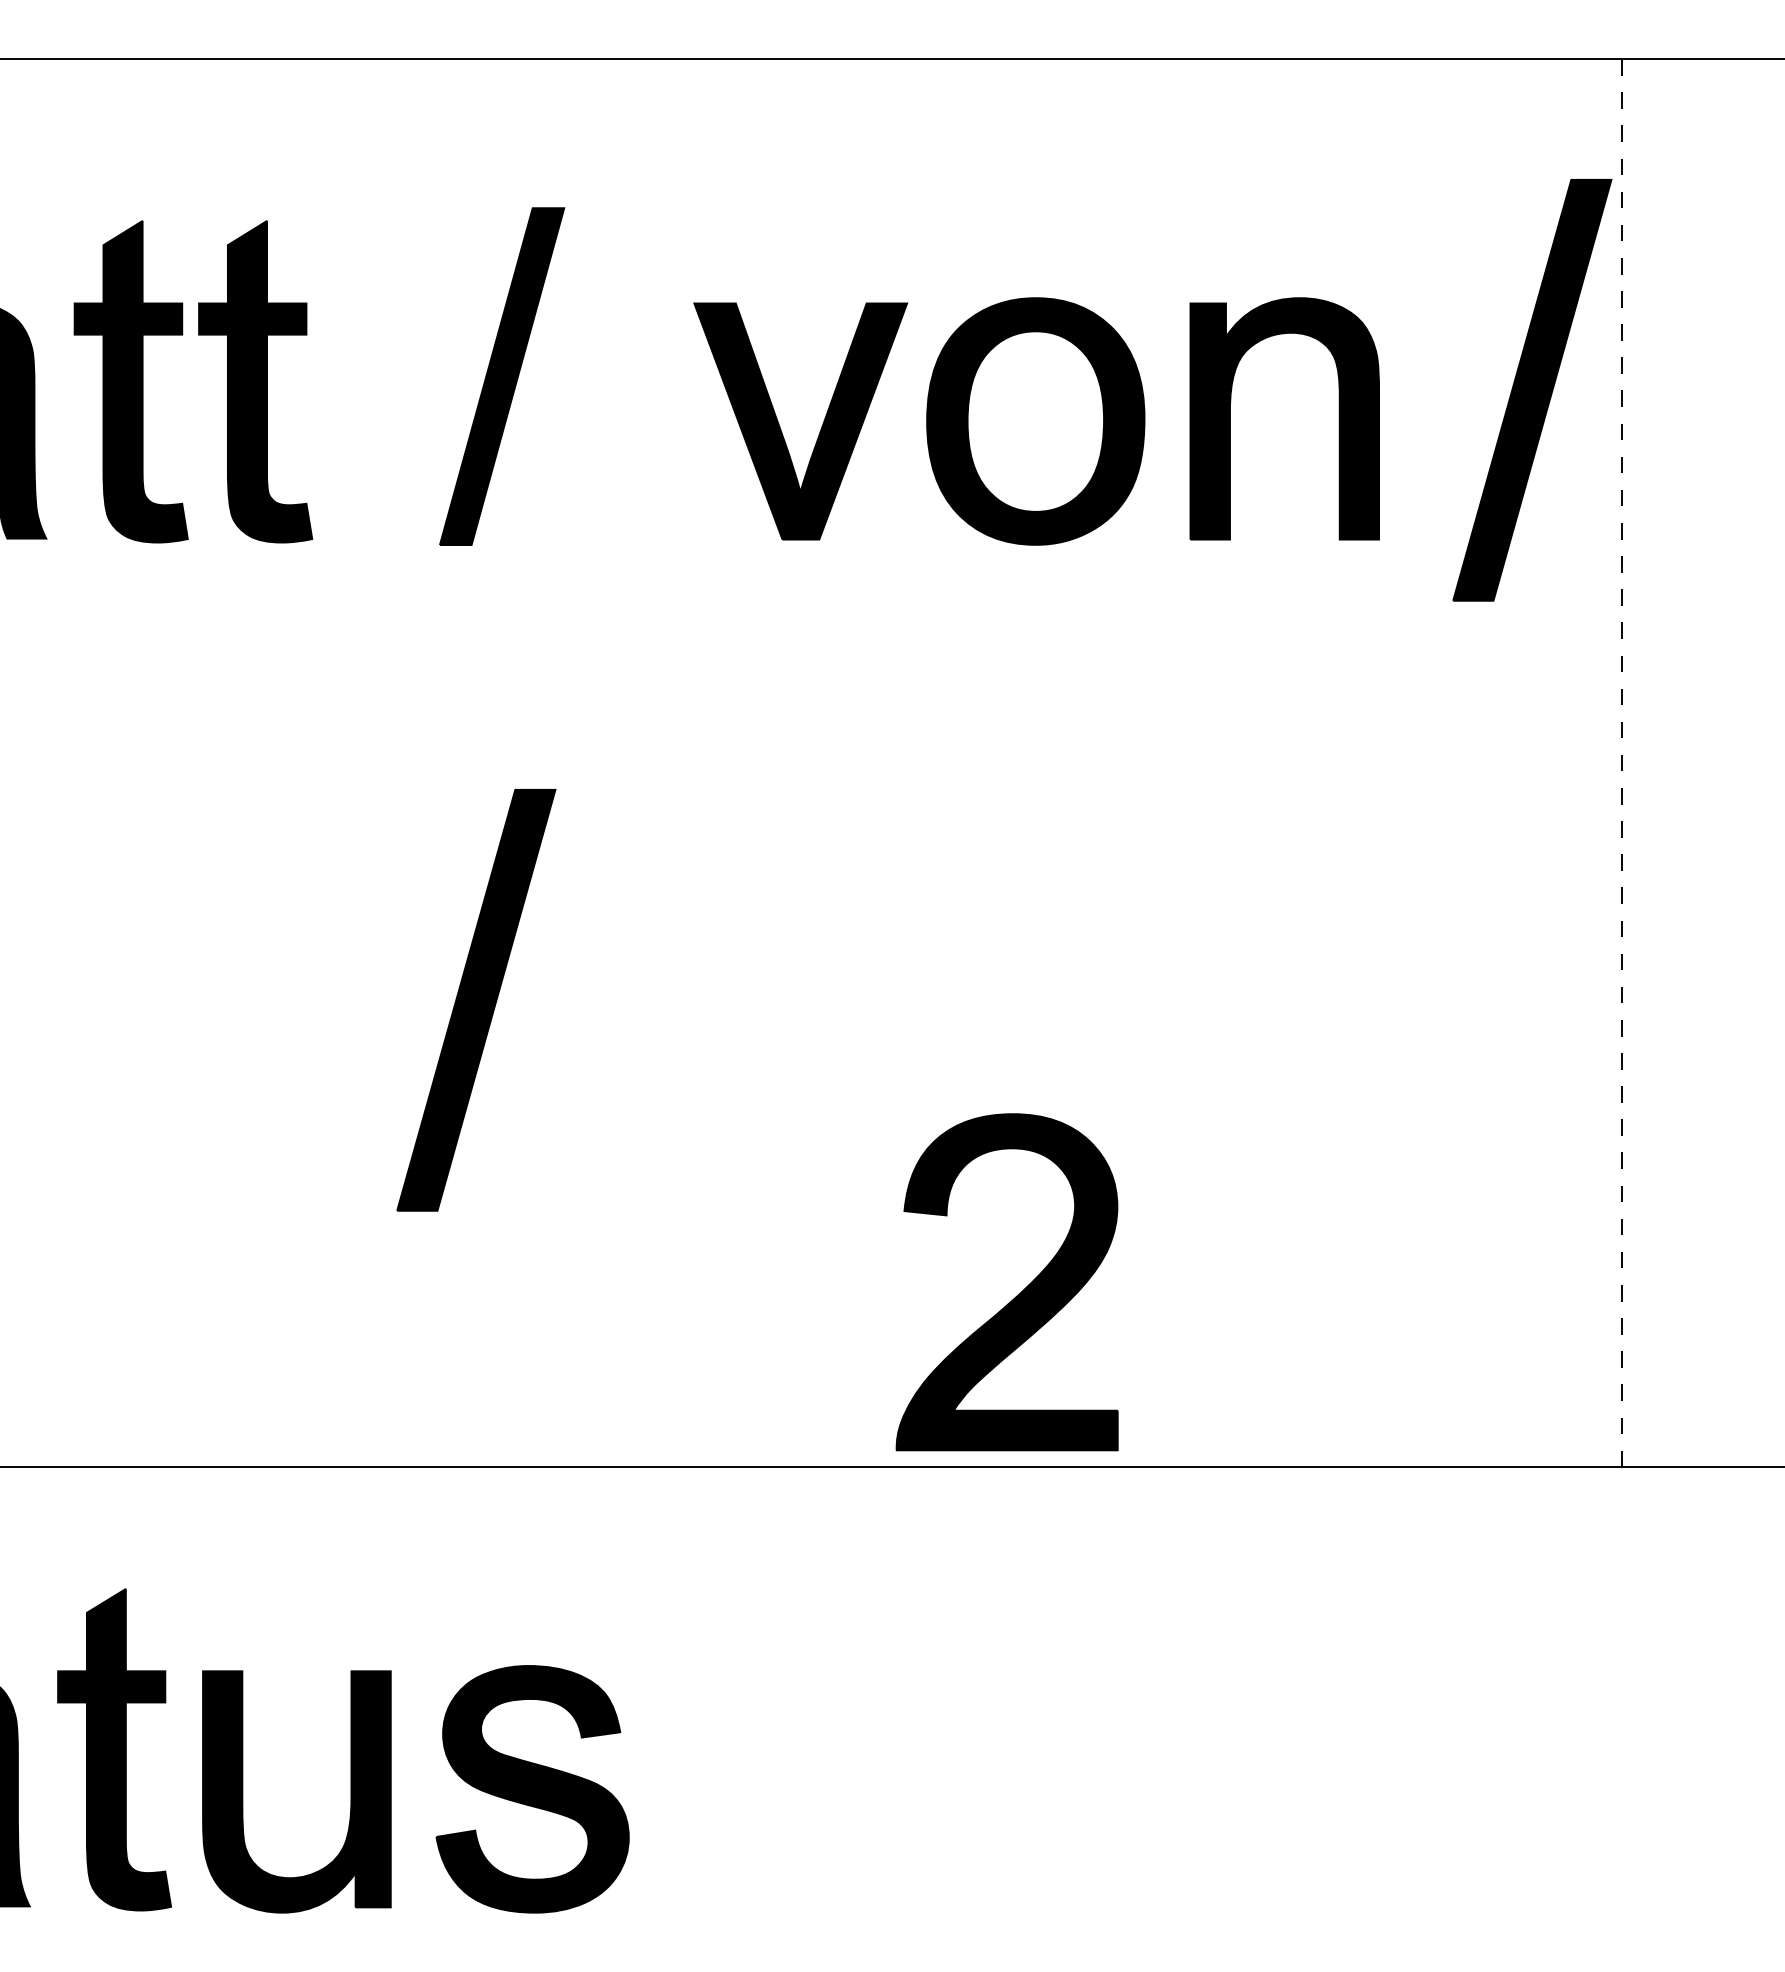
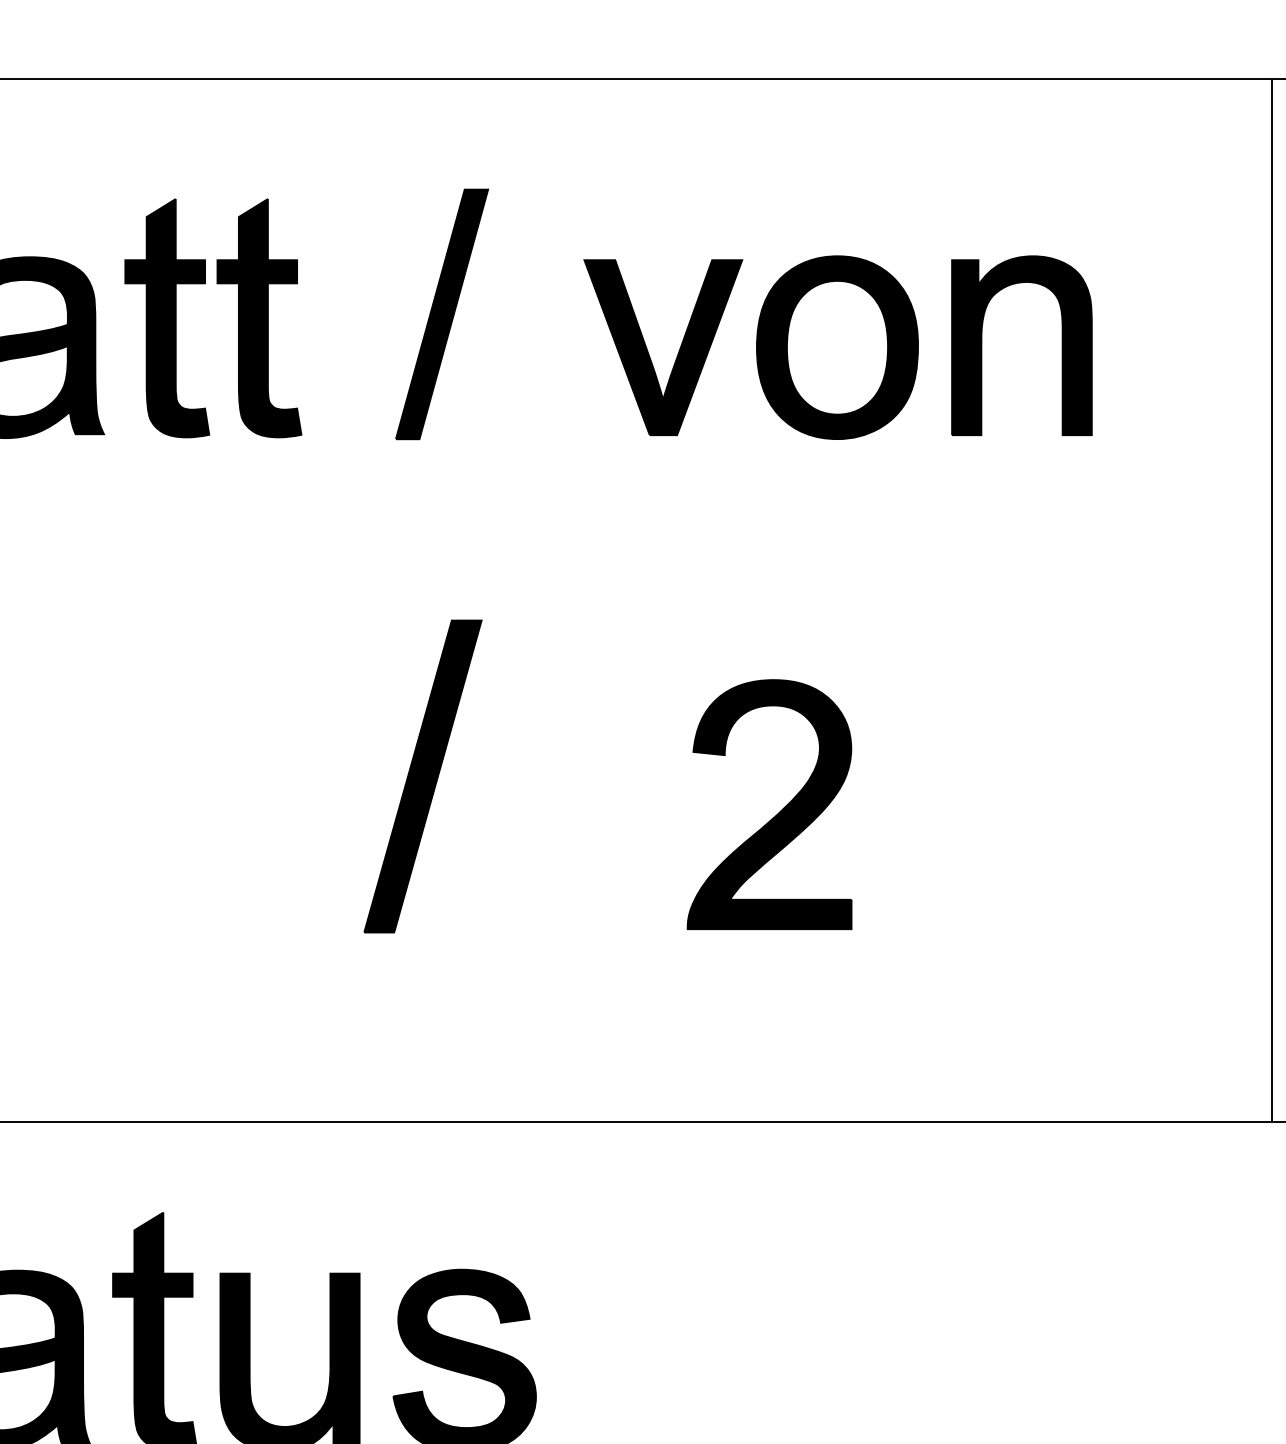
part: (1532, 390) -> (1205, 324), removed
line: (1622, 762) -> (1272, 600), dashed -> solid
part: (1016, 1295) -> (776, 814), moved

